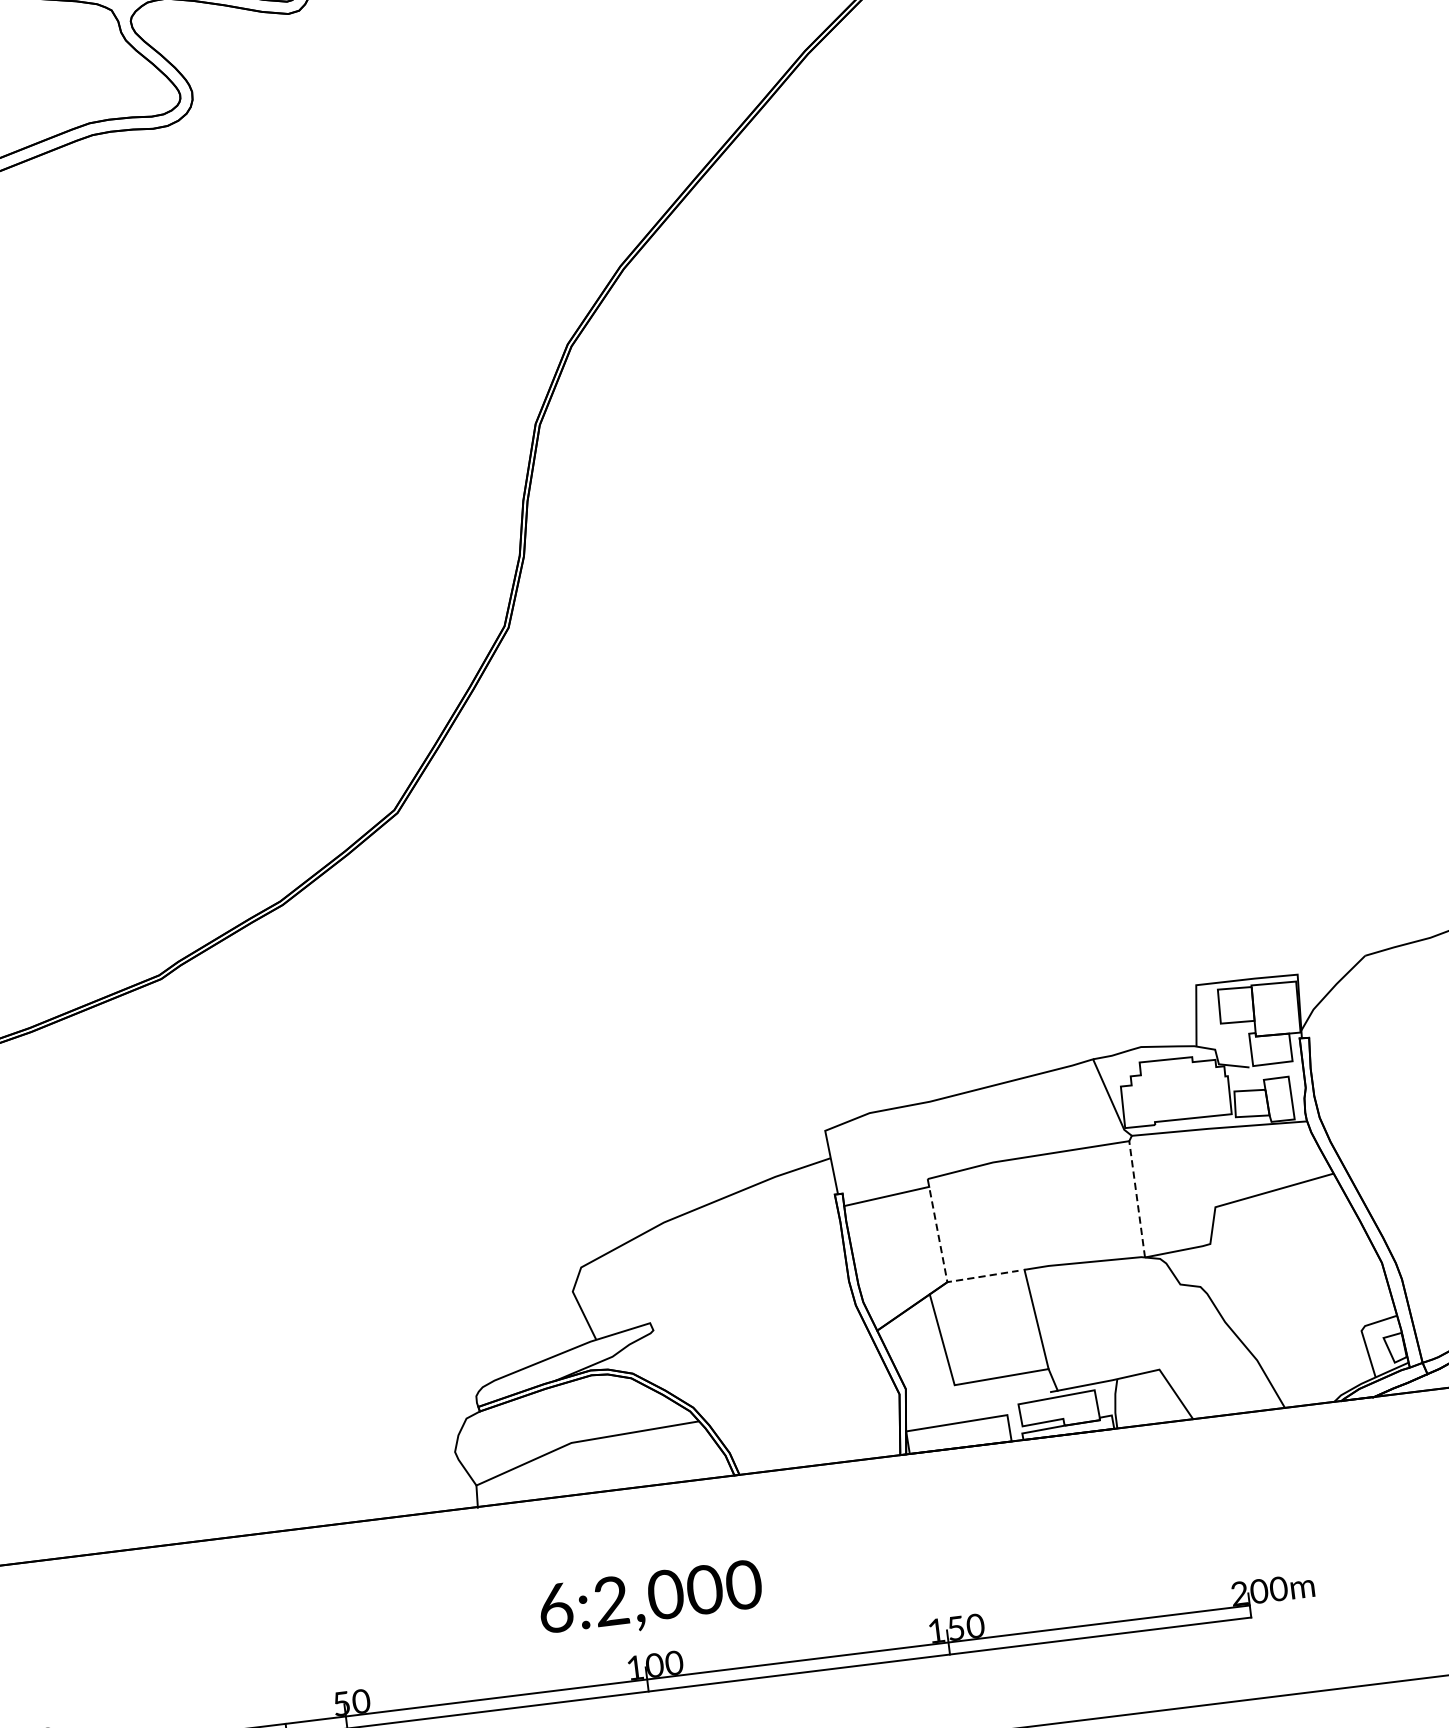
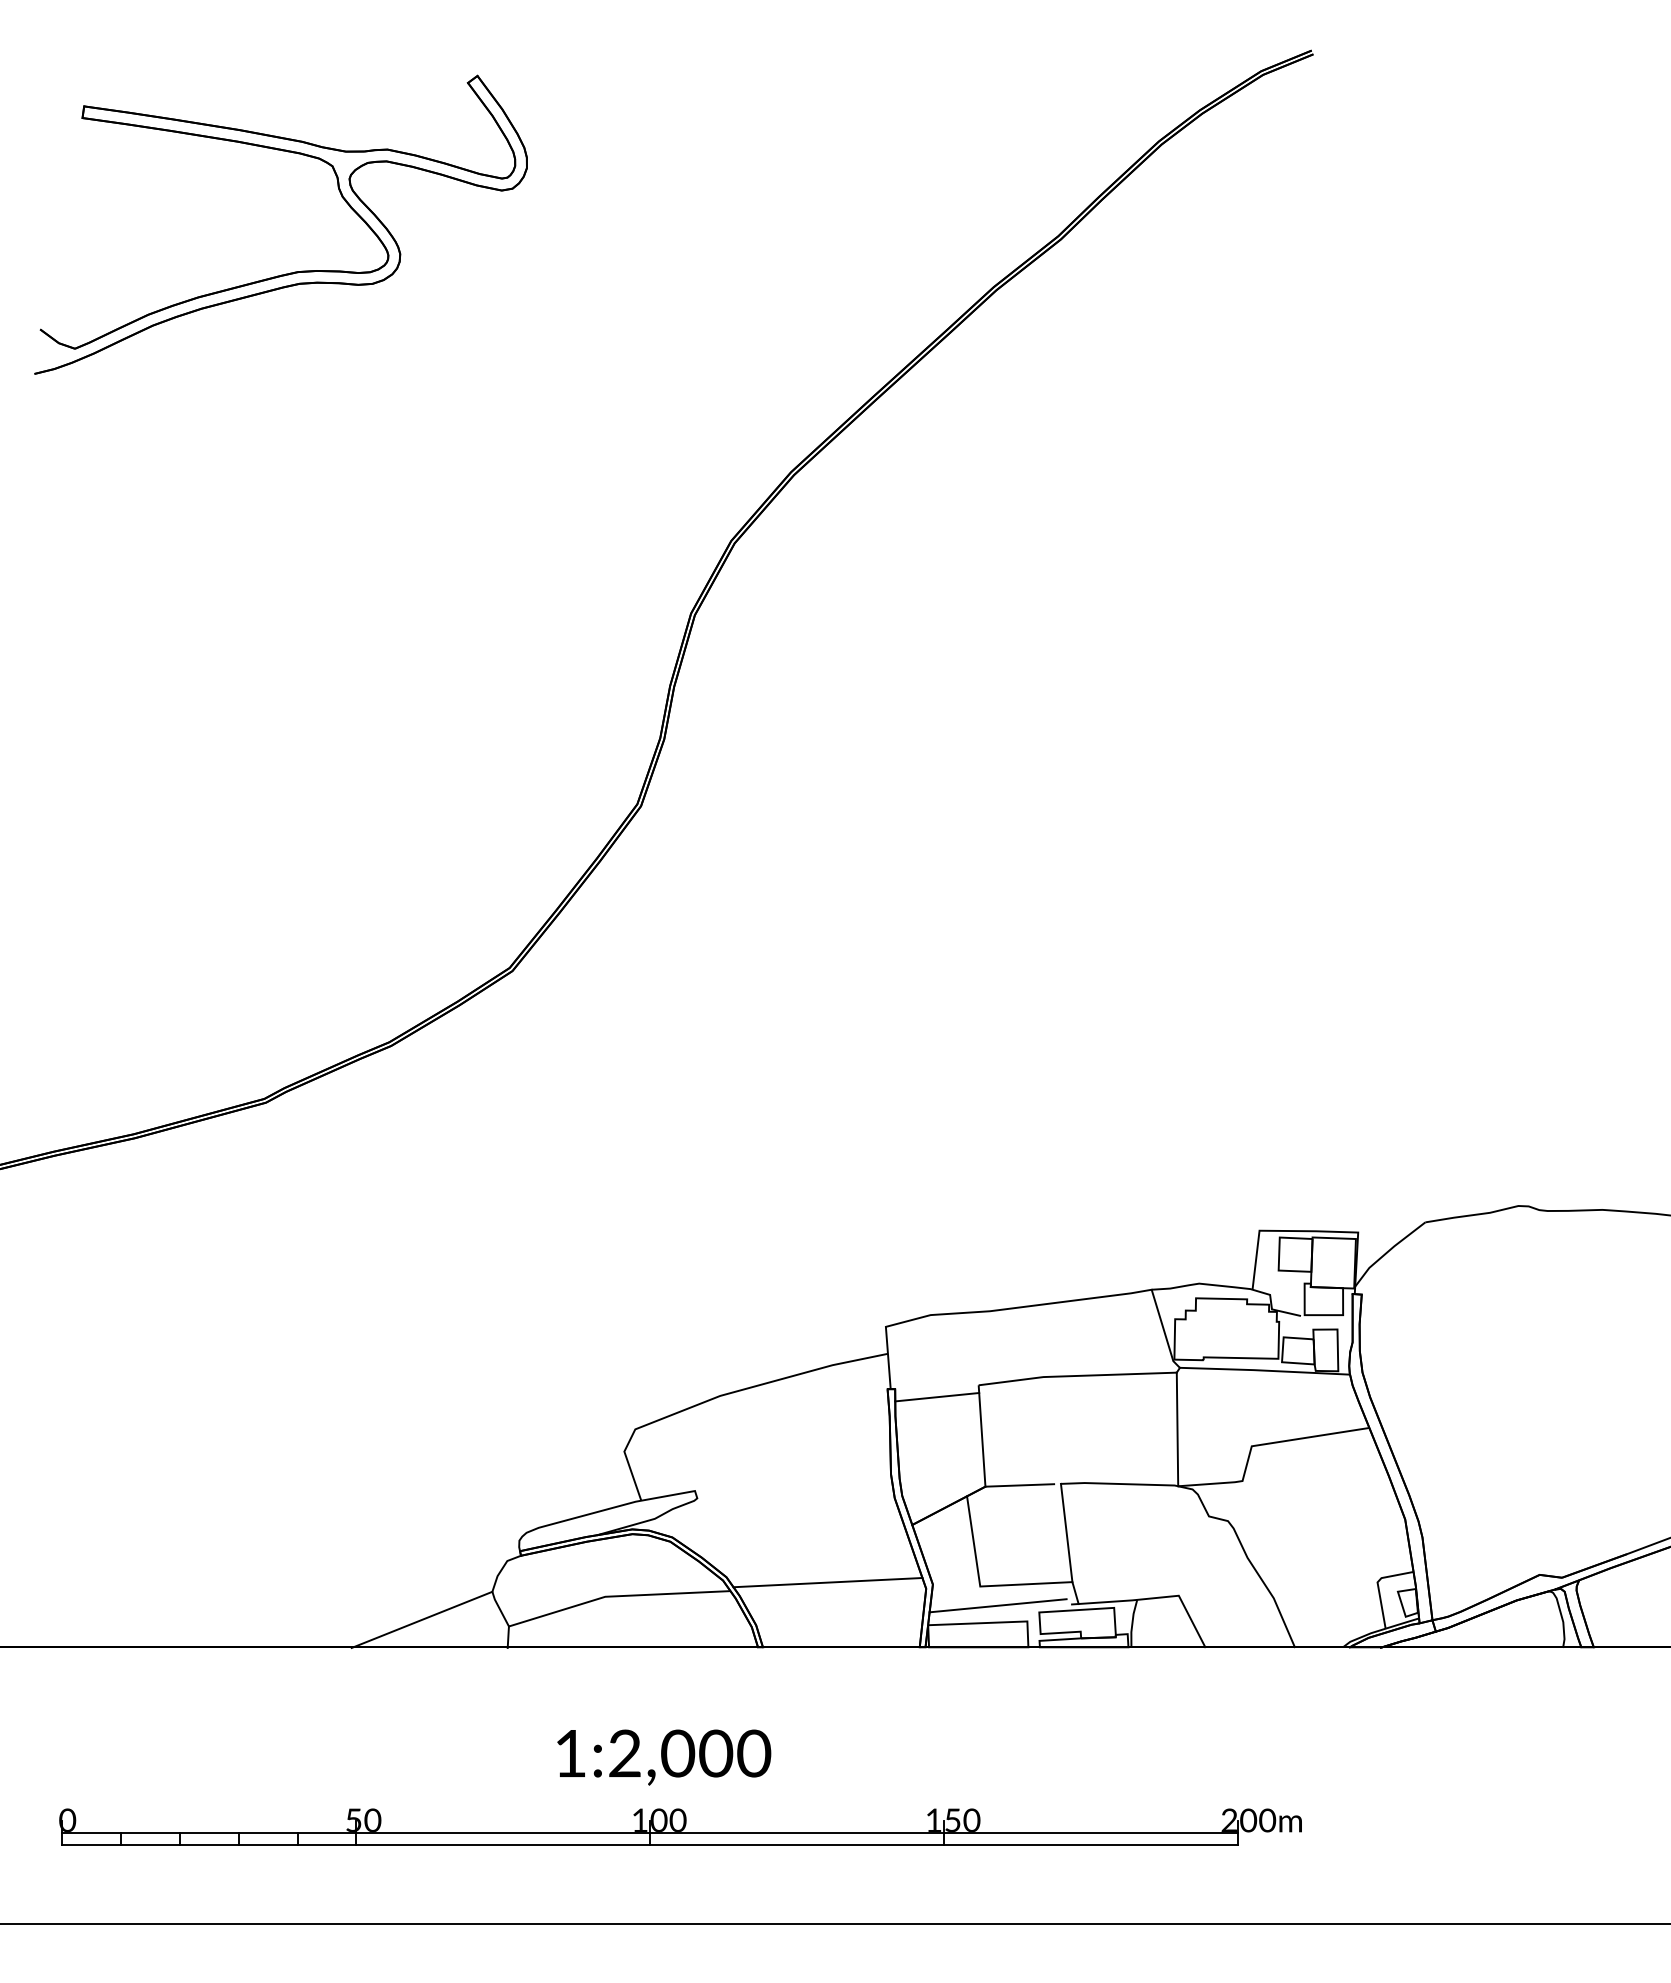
line: (1137, 1199) -> (1177, 1429), dashed -> solid
line: (944, 1266) -> (984, 1471), dashed -> solid
line: (797, 1400) -> (827, 1582), added
line: (974, 1402) -> (997, 1605), added
line: (385, 1489) -> (421, 1619), added
text: (555, 1608) -> (570, 1753), 6:2,000 -> 1:2,000

